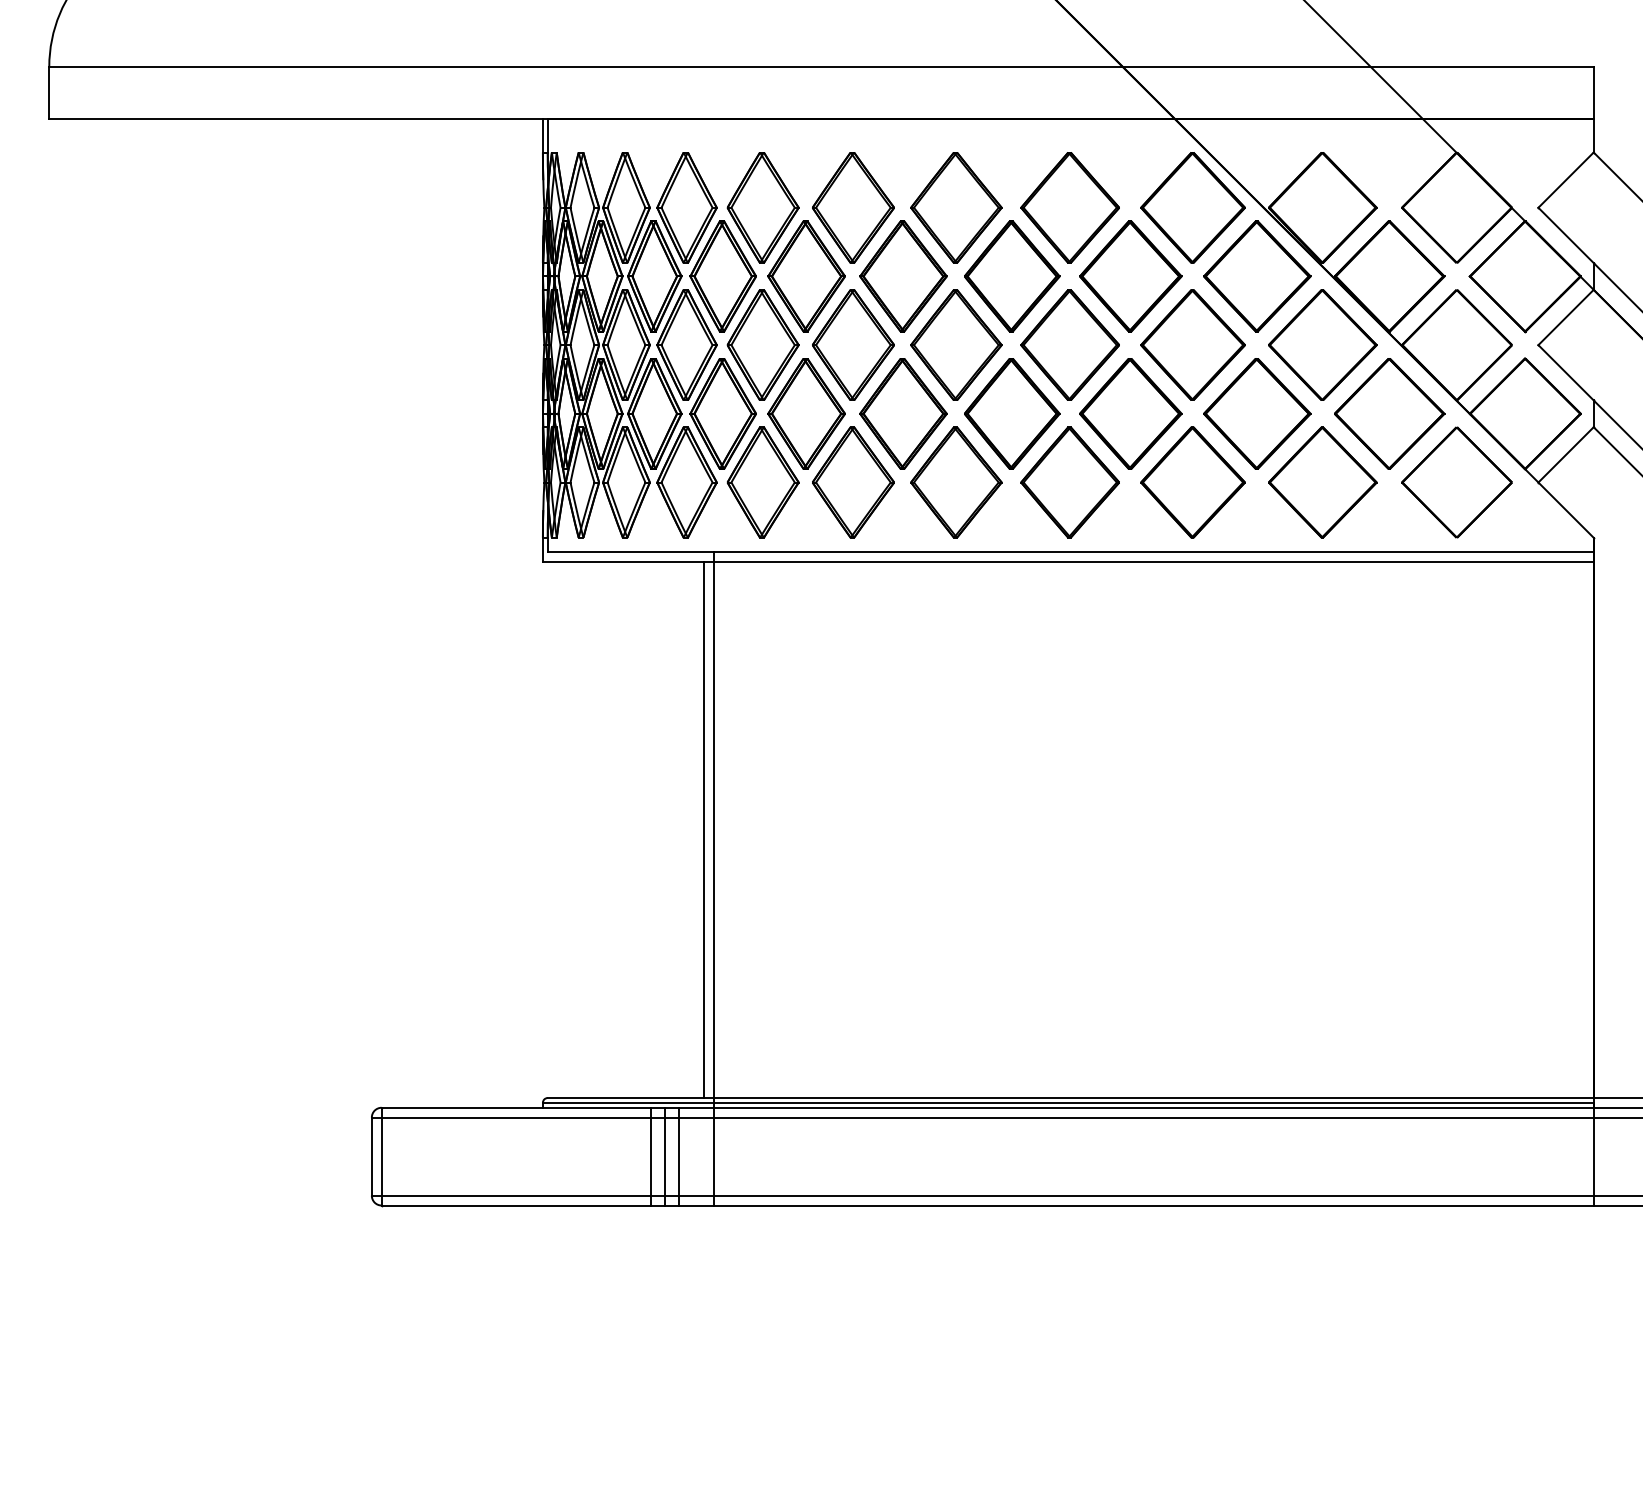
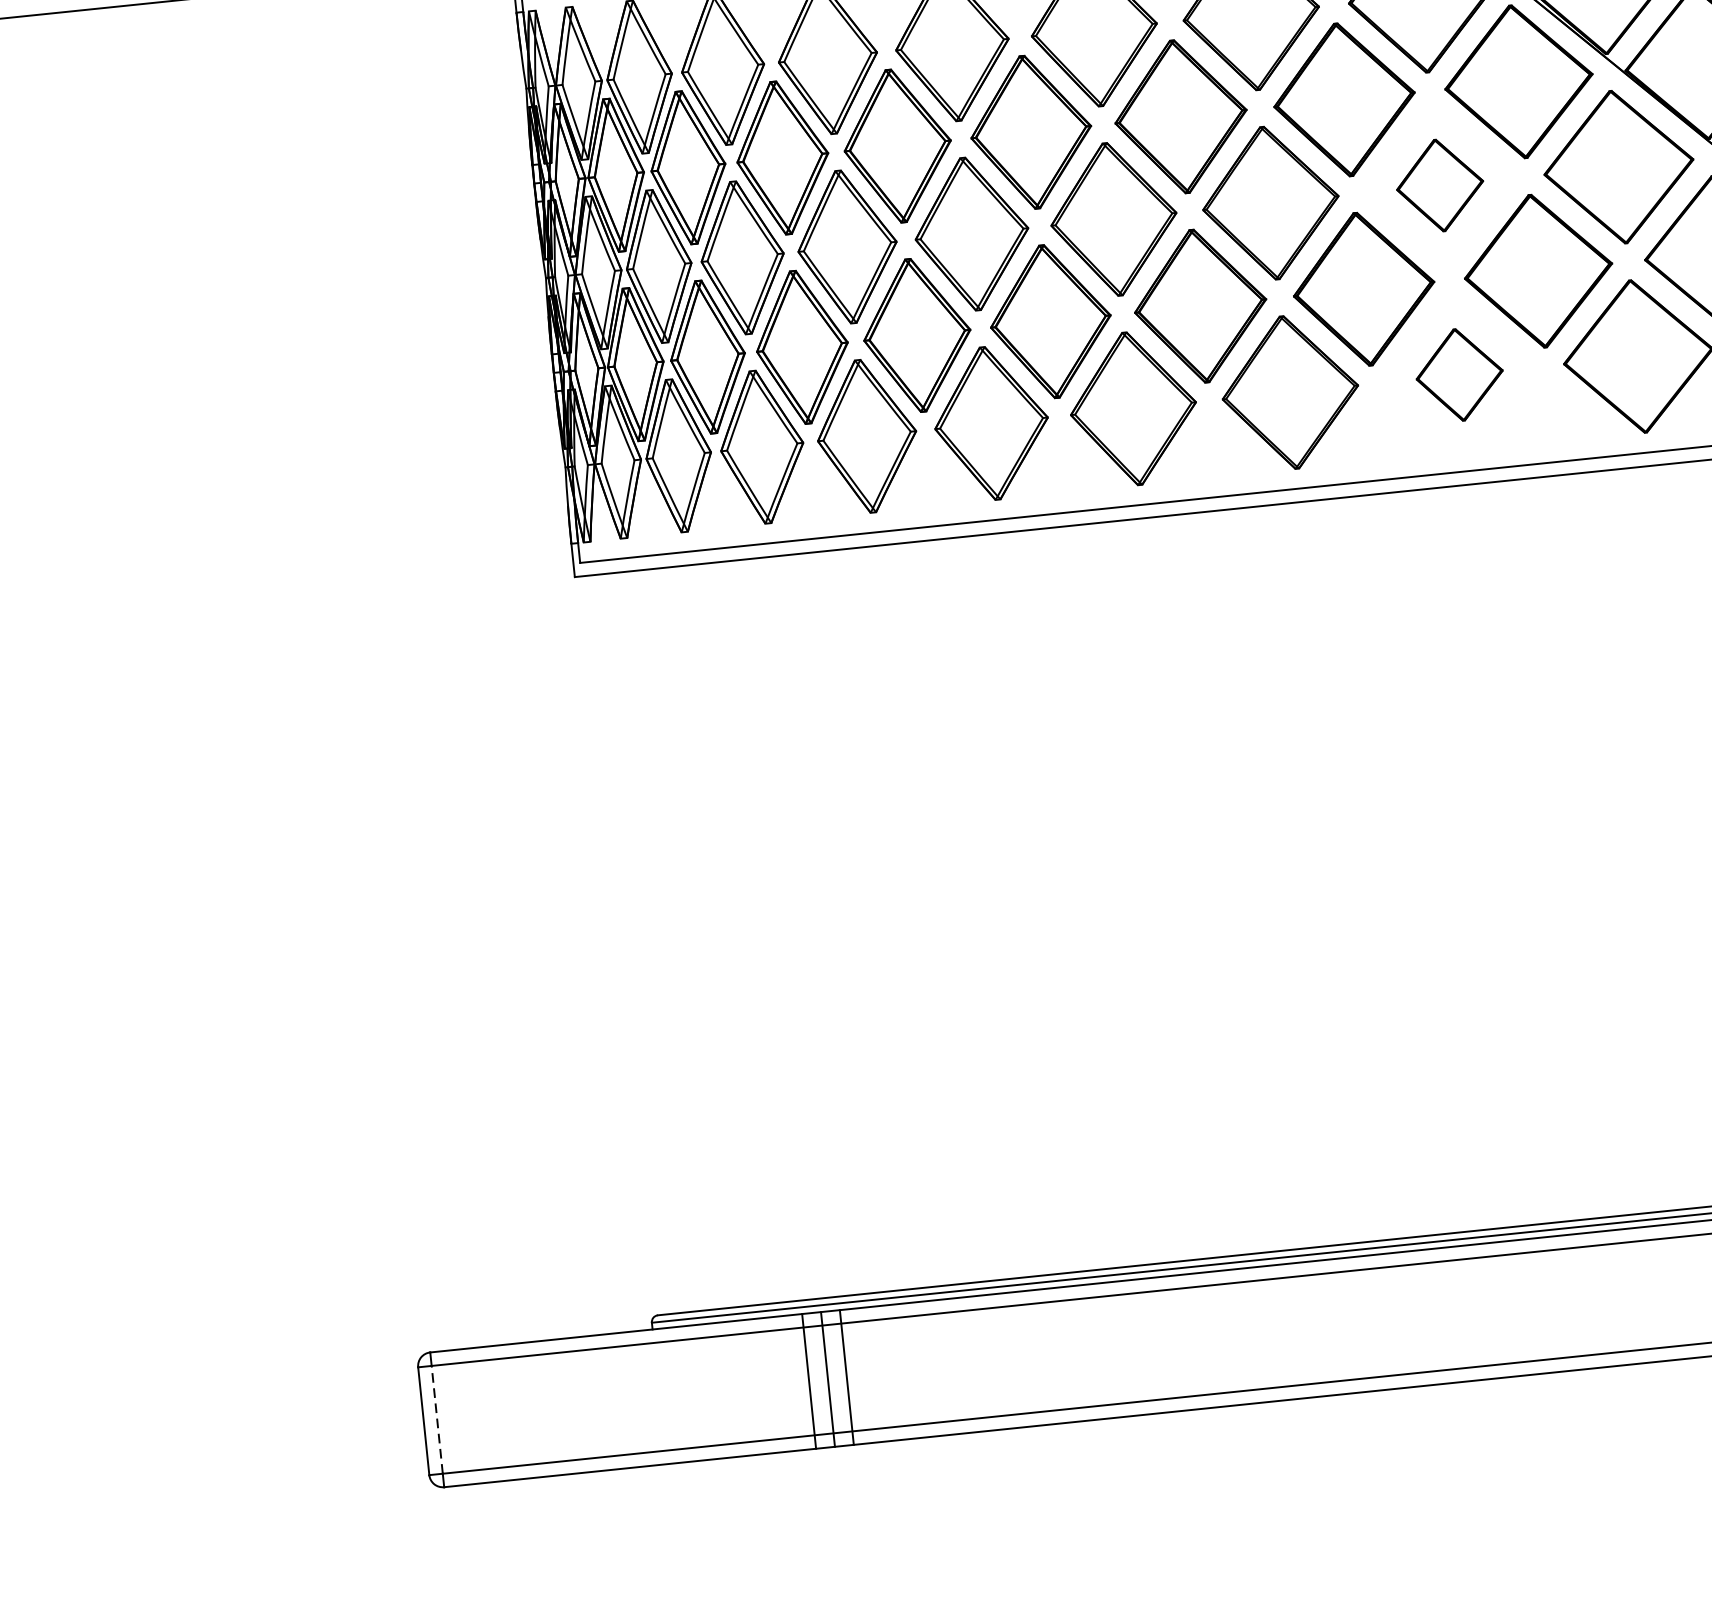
part: (1192, 344) -> (1439, 184), size x0.6
part: (1192, 482) -> (1458, 375), size x0.6
line: (704, 829) -> (835, 922), removed
line: (713, 878) -> (855, 989), removed
line: (381, 1156) -> (437, 1419), solid -> dashed

